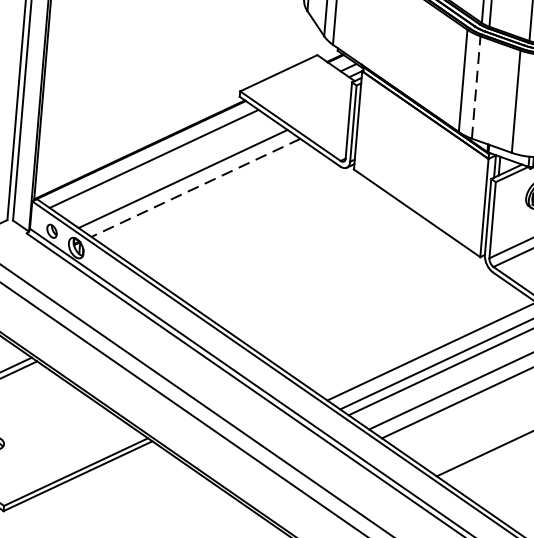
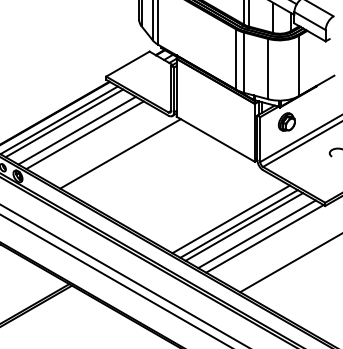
line: (476, 87) -> (244, 62), dashed -> solid
line: (162, 164) -> (64, 123), added
line: (196, 188) -> (85, 135), dashed -> solid
line: (253, 223) -> (120, 153), added

